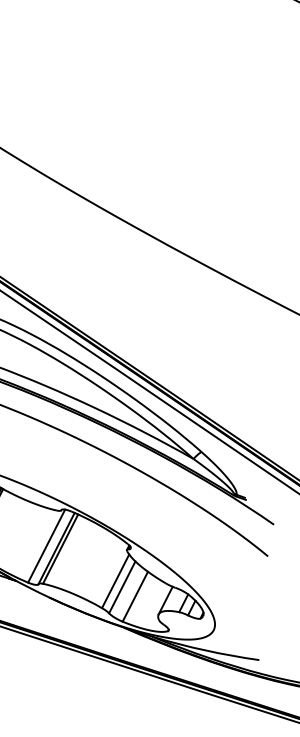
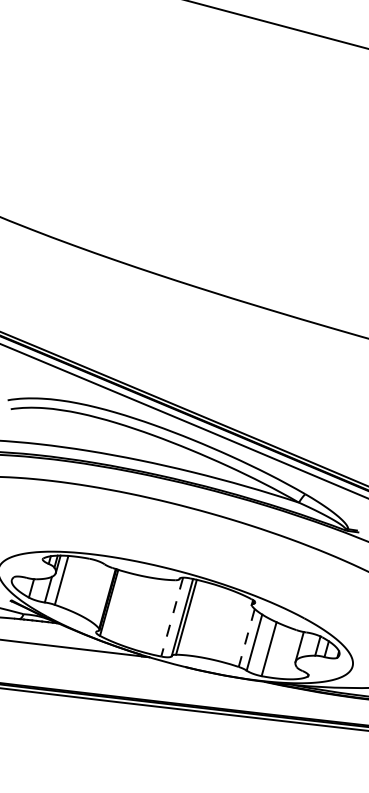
line: (46, 546) -> (172, 617), solid -> dashed
line: (115, 581) -> (246, 638), solid -> dashed

